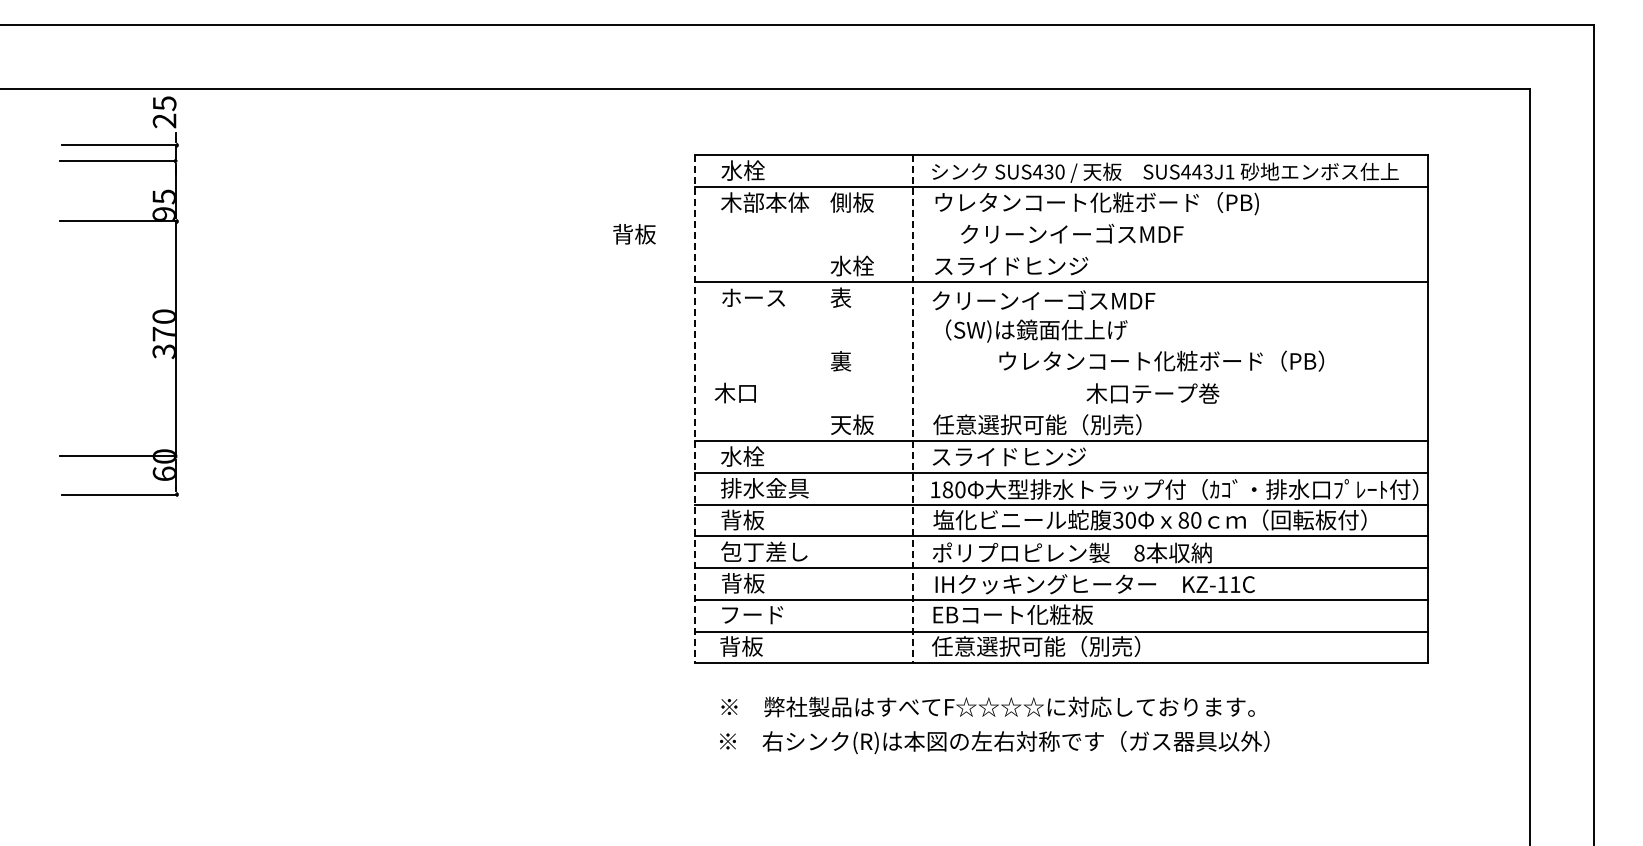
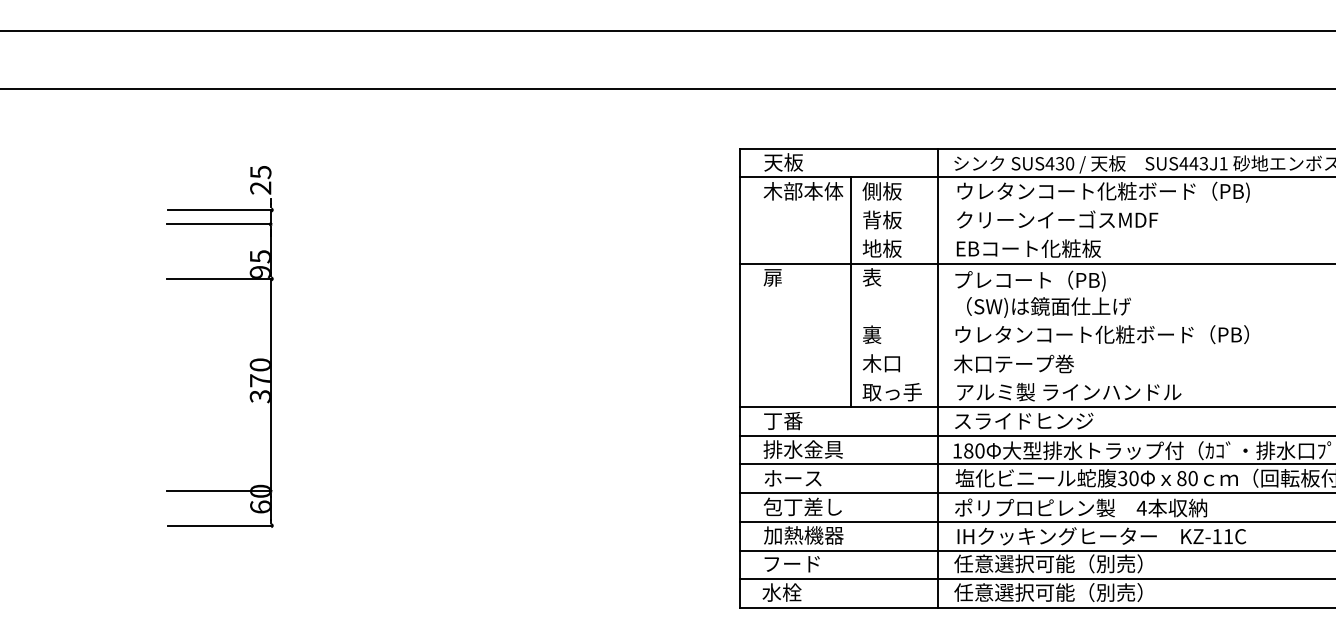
text: (742, 170) -> (783, 162), 水栓 -> 天板
text: (1072, 233) -> (1057, 219), moved
text: (634, 234) -> (882, 220), moved
text: (851, 265) -> (881, 248), 水栓 -> 地板
text: (1014, 265) -> (1028, 248), スライドヒンジ -> EBコート化粧板
text: (752, 298) -> (792, 278), ホース -> 扉
text: (1043, 301) -> (1055, 280), クリーンイーゴスMDF -> プレコート（PB)
part: (152, 314) -> (249, 362), moved
line: (817, 314) -> (850, 292), added
text: (1161, 360) -> (1102, 334), moved
text: (734, 392) -> (880, 362), moved
text: (1152, 393) -> (1013, 363), moved
line: (695, 409) -> (740, 378), dashed -> solid
line: (913, 409) -> (937, 378), dashed -> solid
text: (863, 424) -> (892, 391), 天板 -> 取っ手
text: (1058, 424) -> (1068, 391), 任意選択可能（別売） -> アルミ製 ラインハンドル
text: (742, 456) -> (783, 420), 水栓 -> 丁番
text: (752, 519) -> (792, 477), 背板 -> ホース
text: (1138, 552) -> (1140, 507), 8 -> 4
text: (765, 583) -> (803, 535), 背板 -> 加熱機器
text: (1036, 614) -> (1048, 563), EBコート化粧板 -> 任意選択可能（別売）
text: (740, 646) -> (781, 592), 背板 -> 水栓

